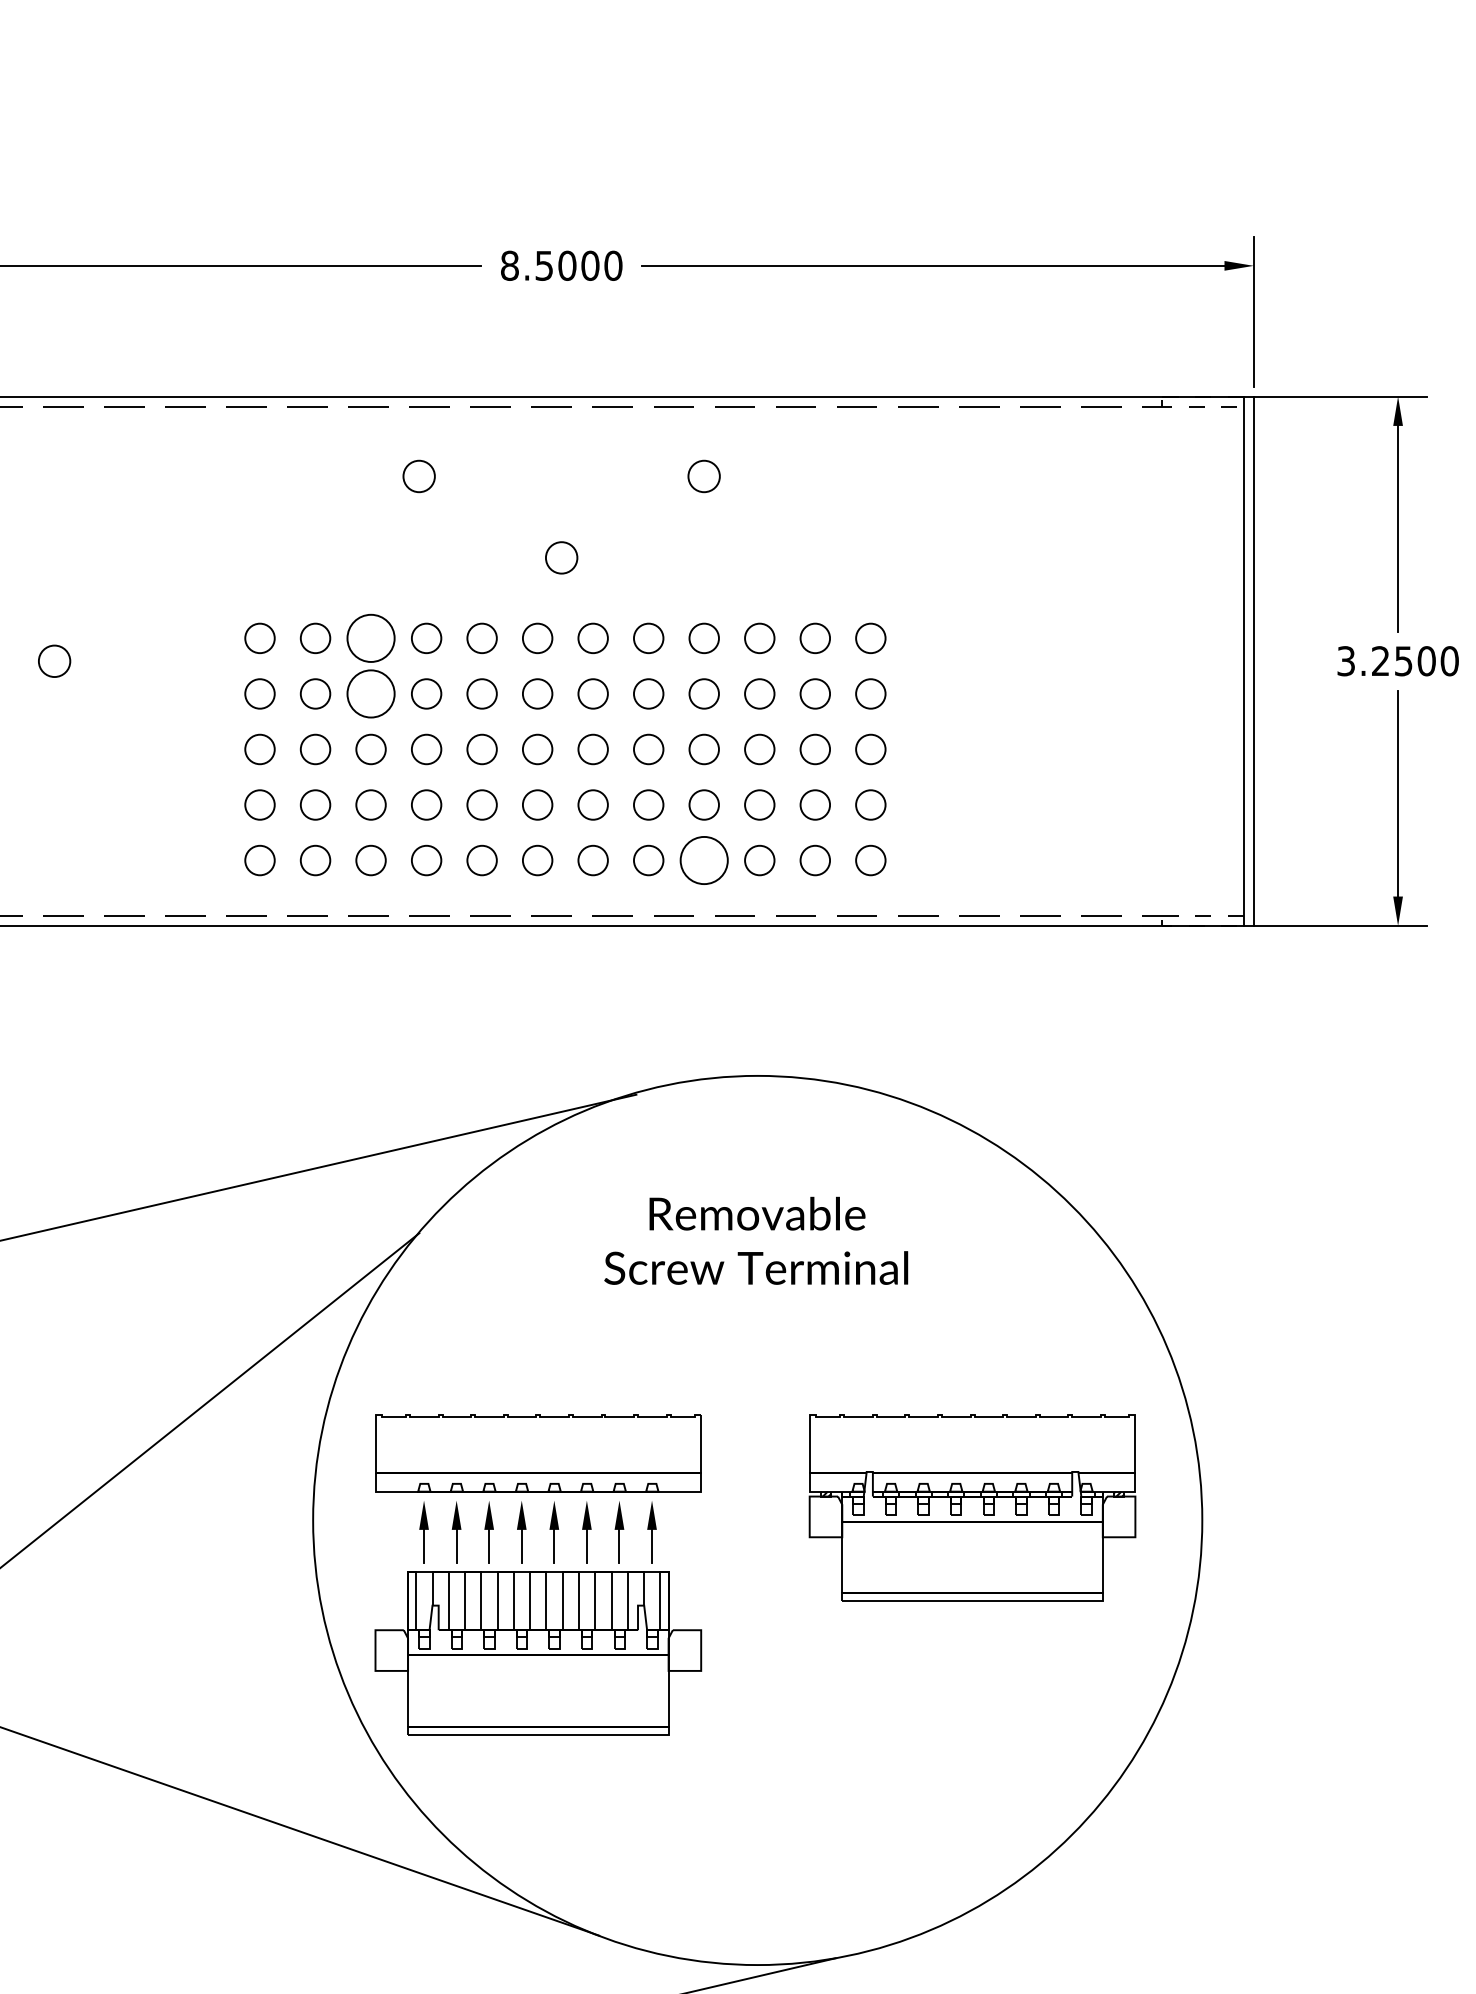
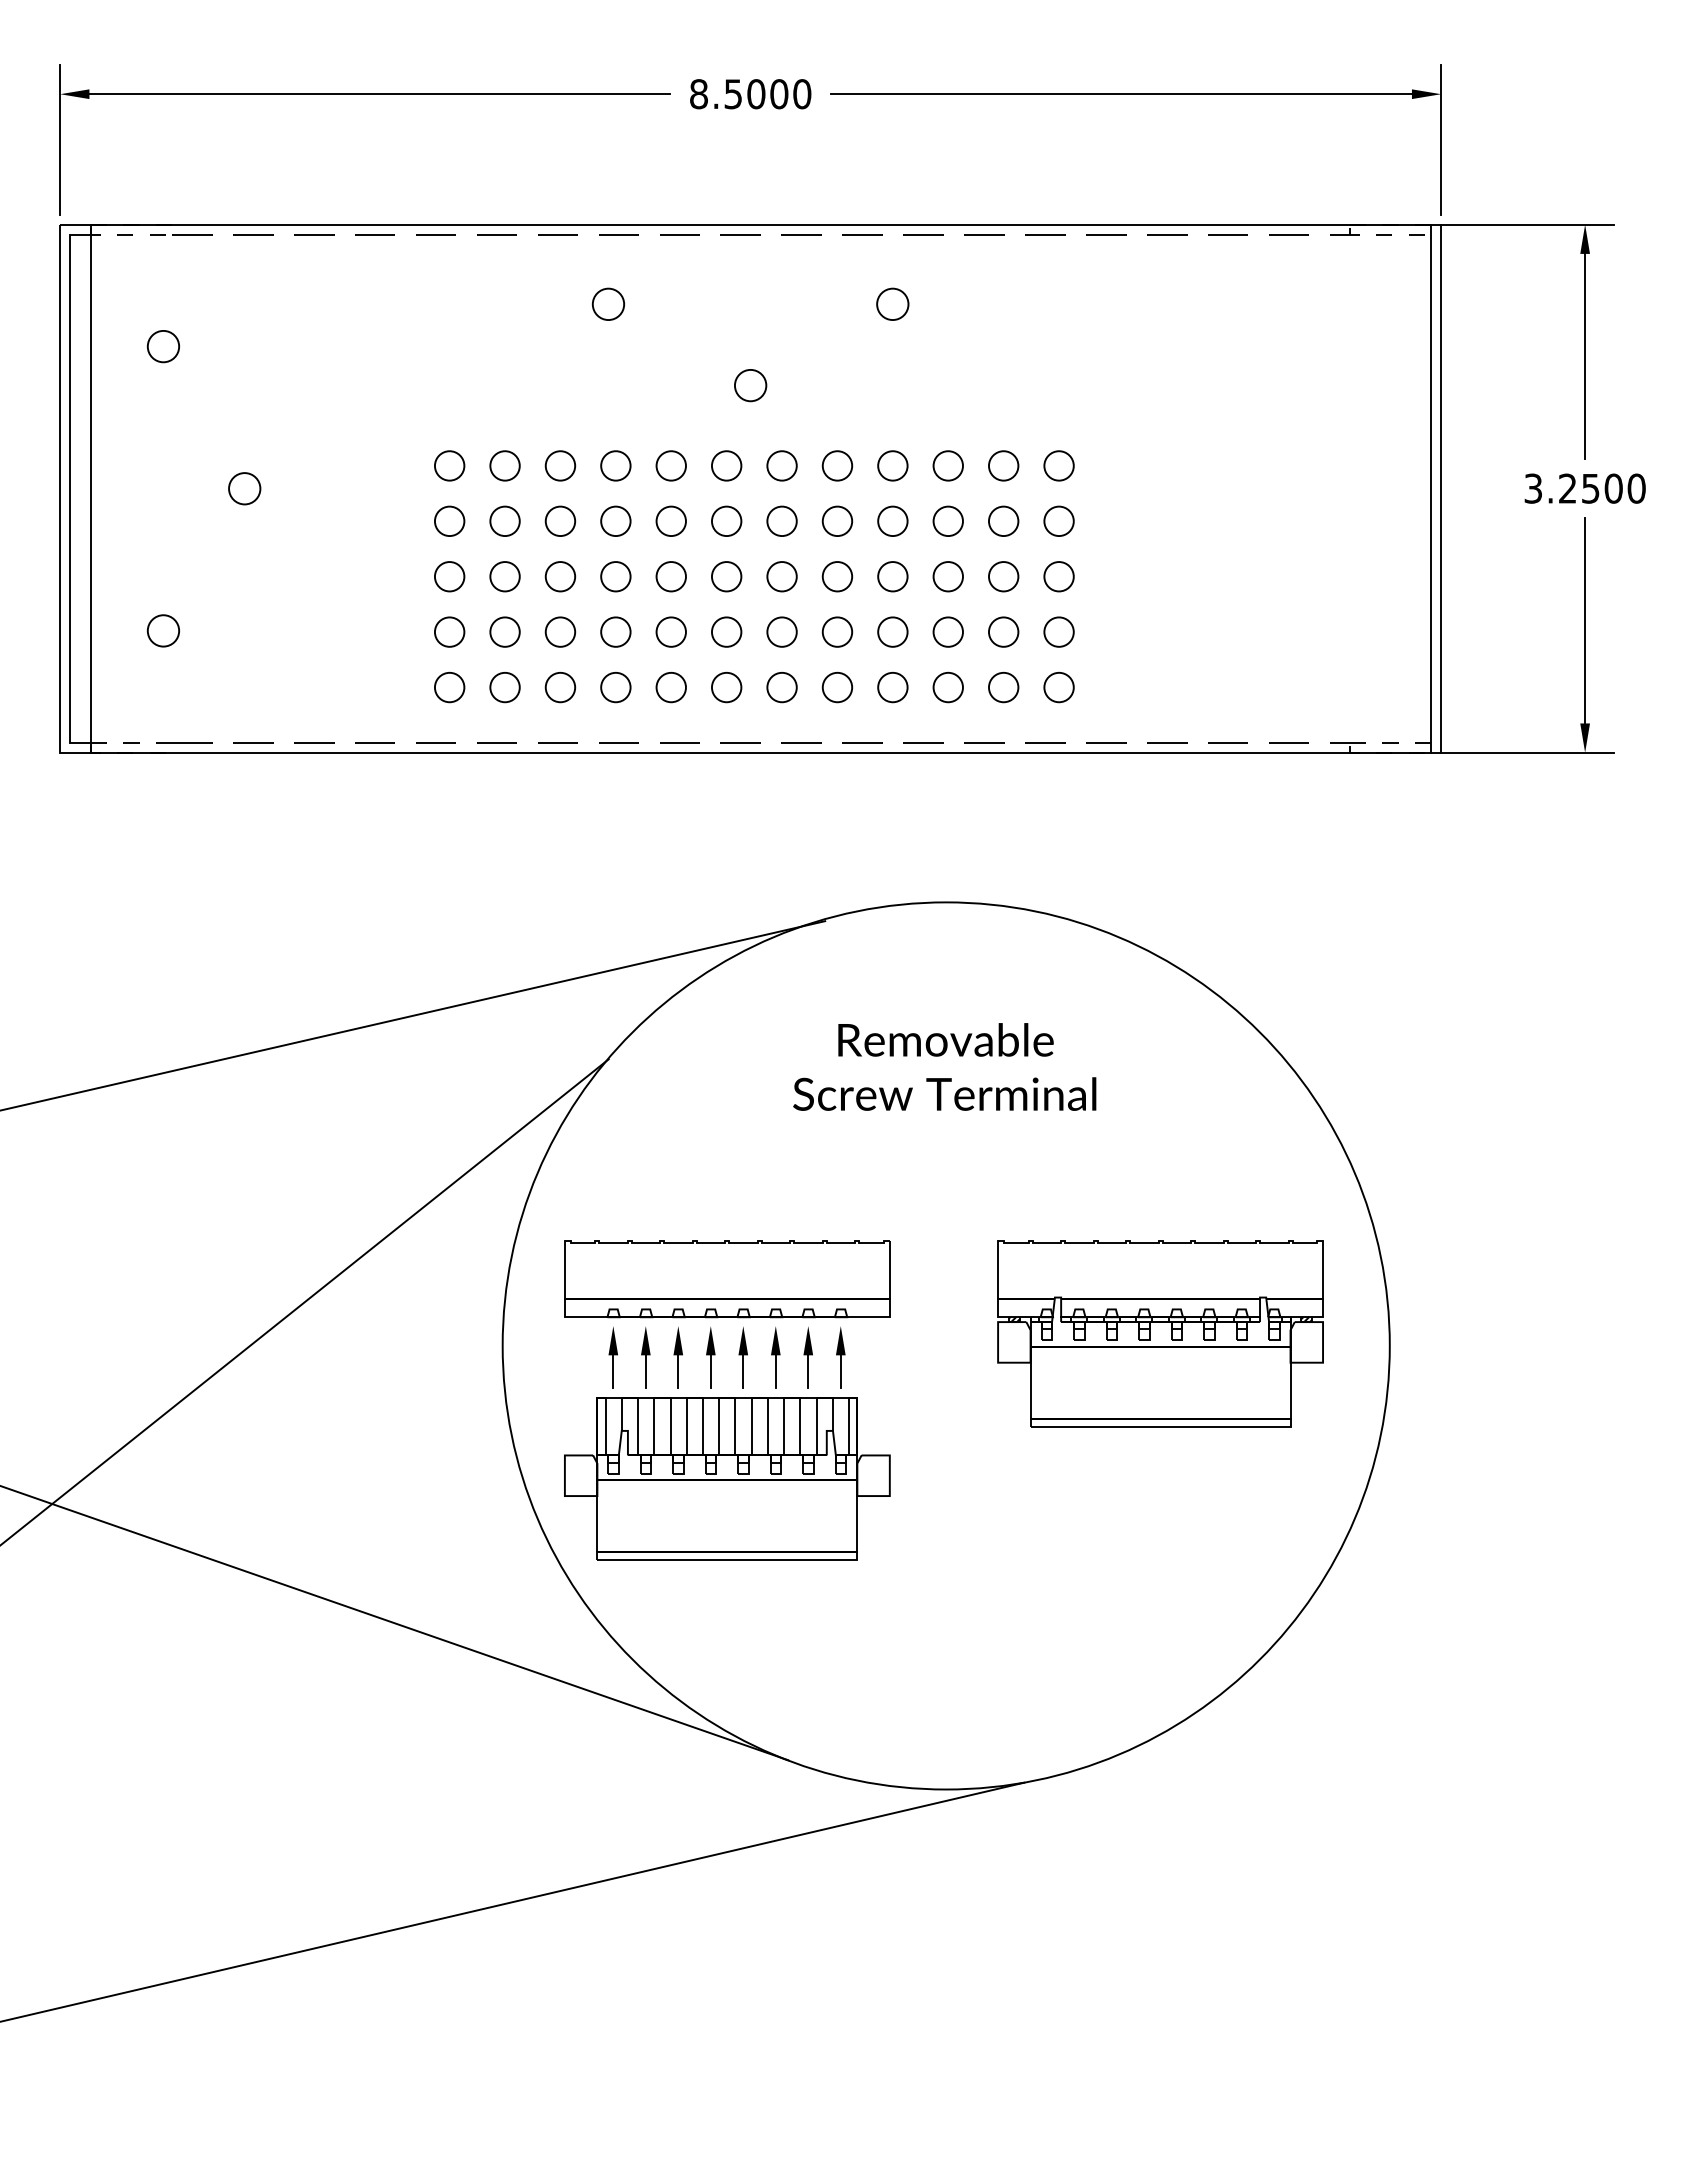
circle: (371, 637) -> (560, 465), size x0.62
circle: (371, 694) -> (560, 521), size x0.62
circle: (703, 860) -> (892, 687), size x0.62

